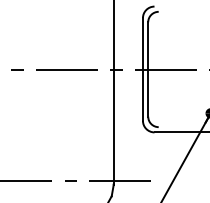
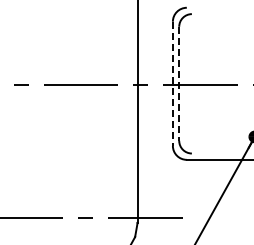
line: (142, 70) -> (172, 84), solid -> dashed
line: (148, 70) -> (179, 84), solid -> dashed

